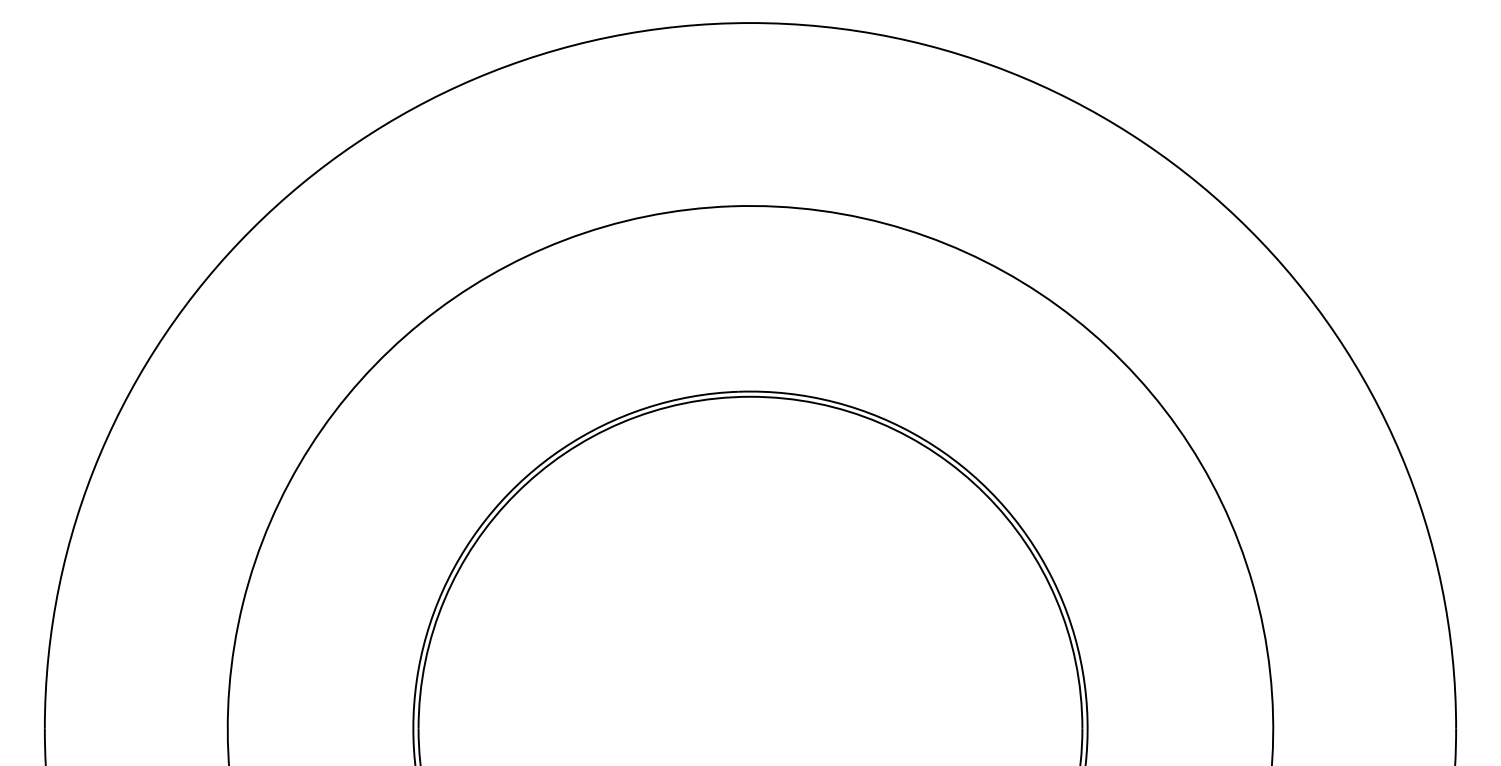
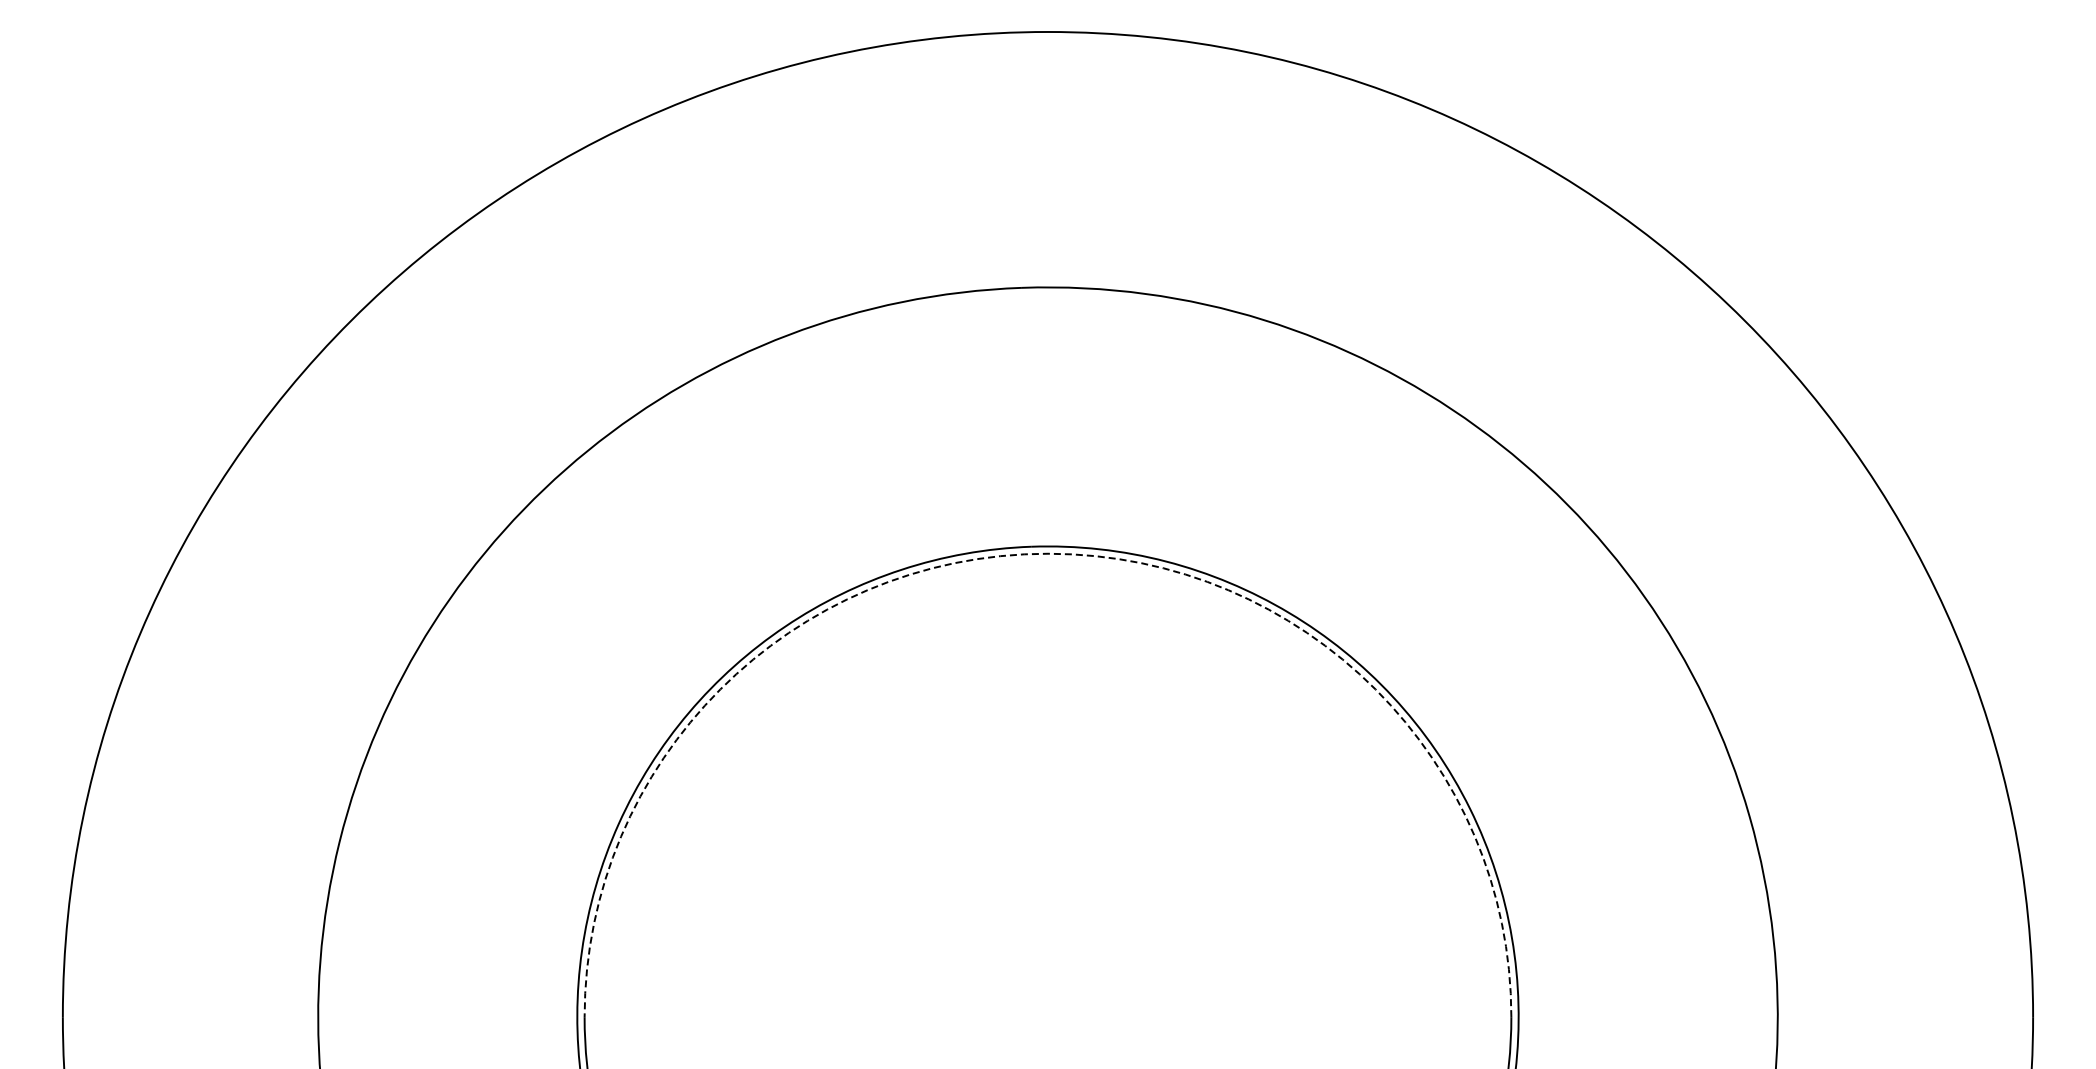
arc: (750, 396) -> (1047, 553), solid -> dashed

